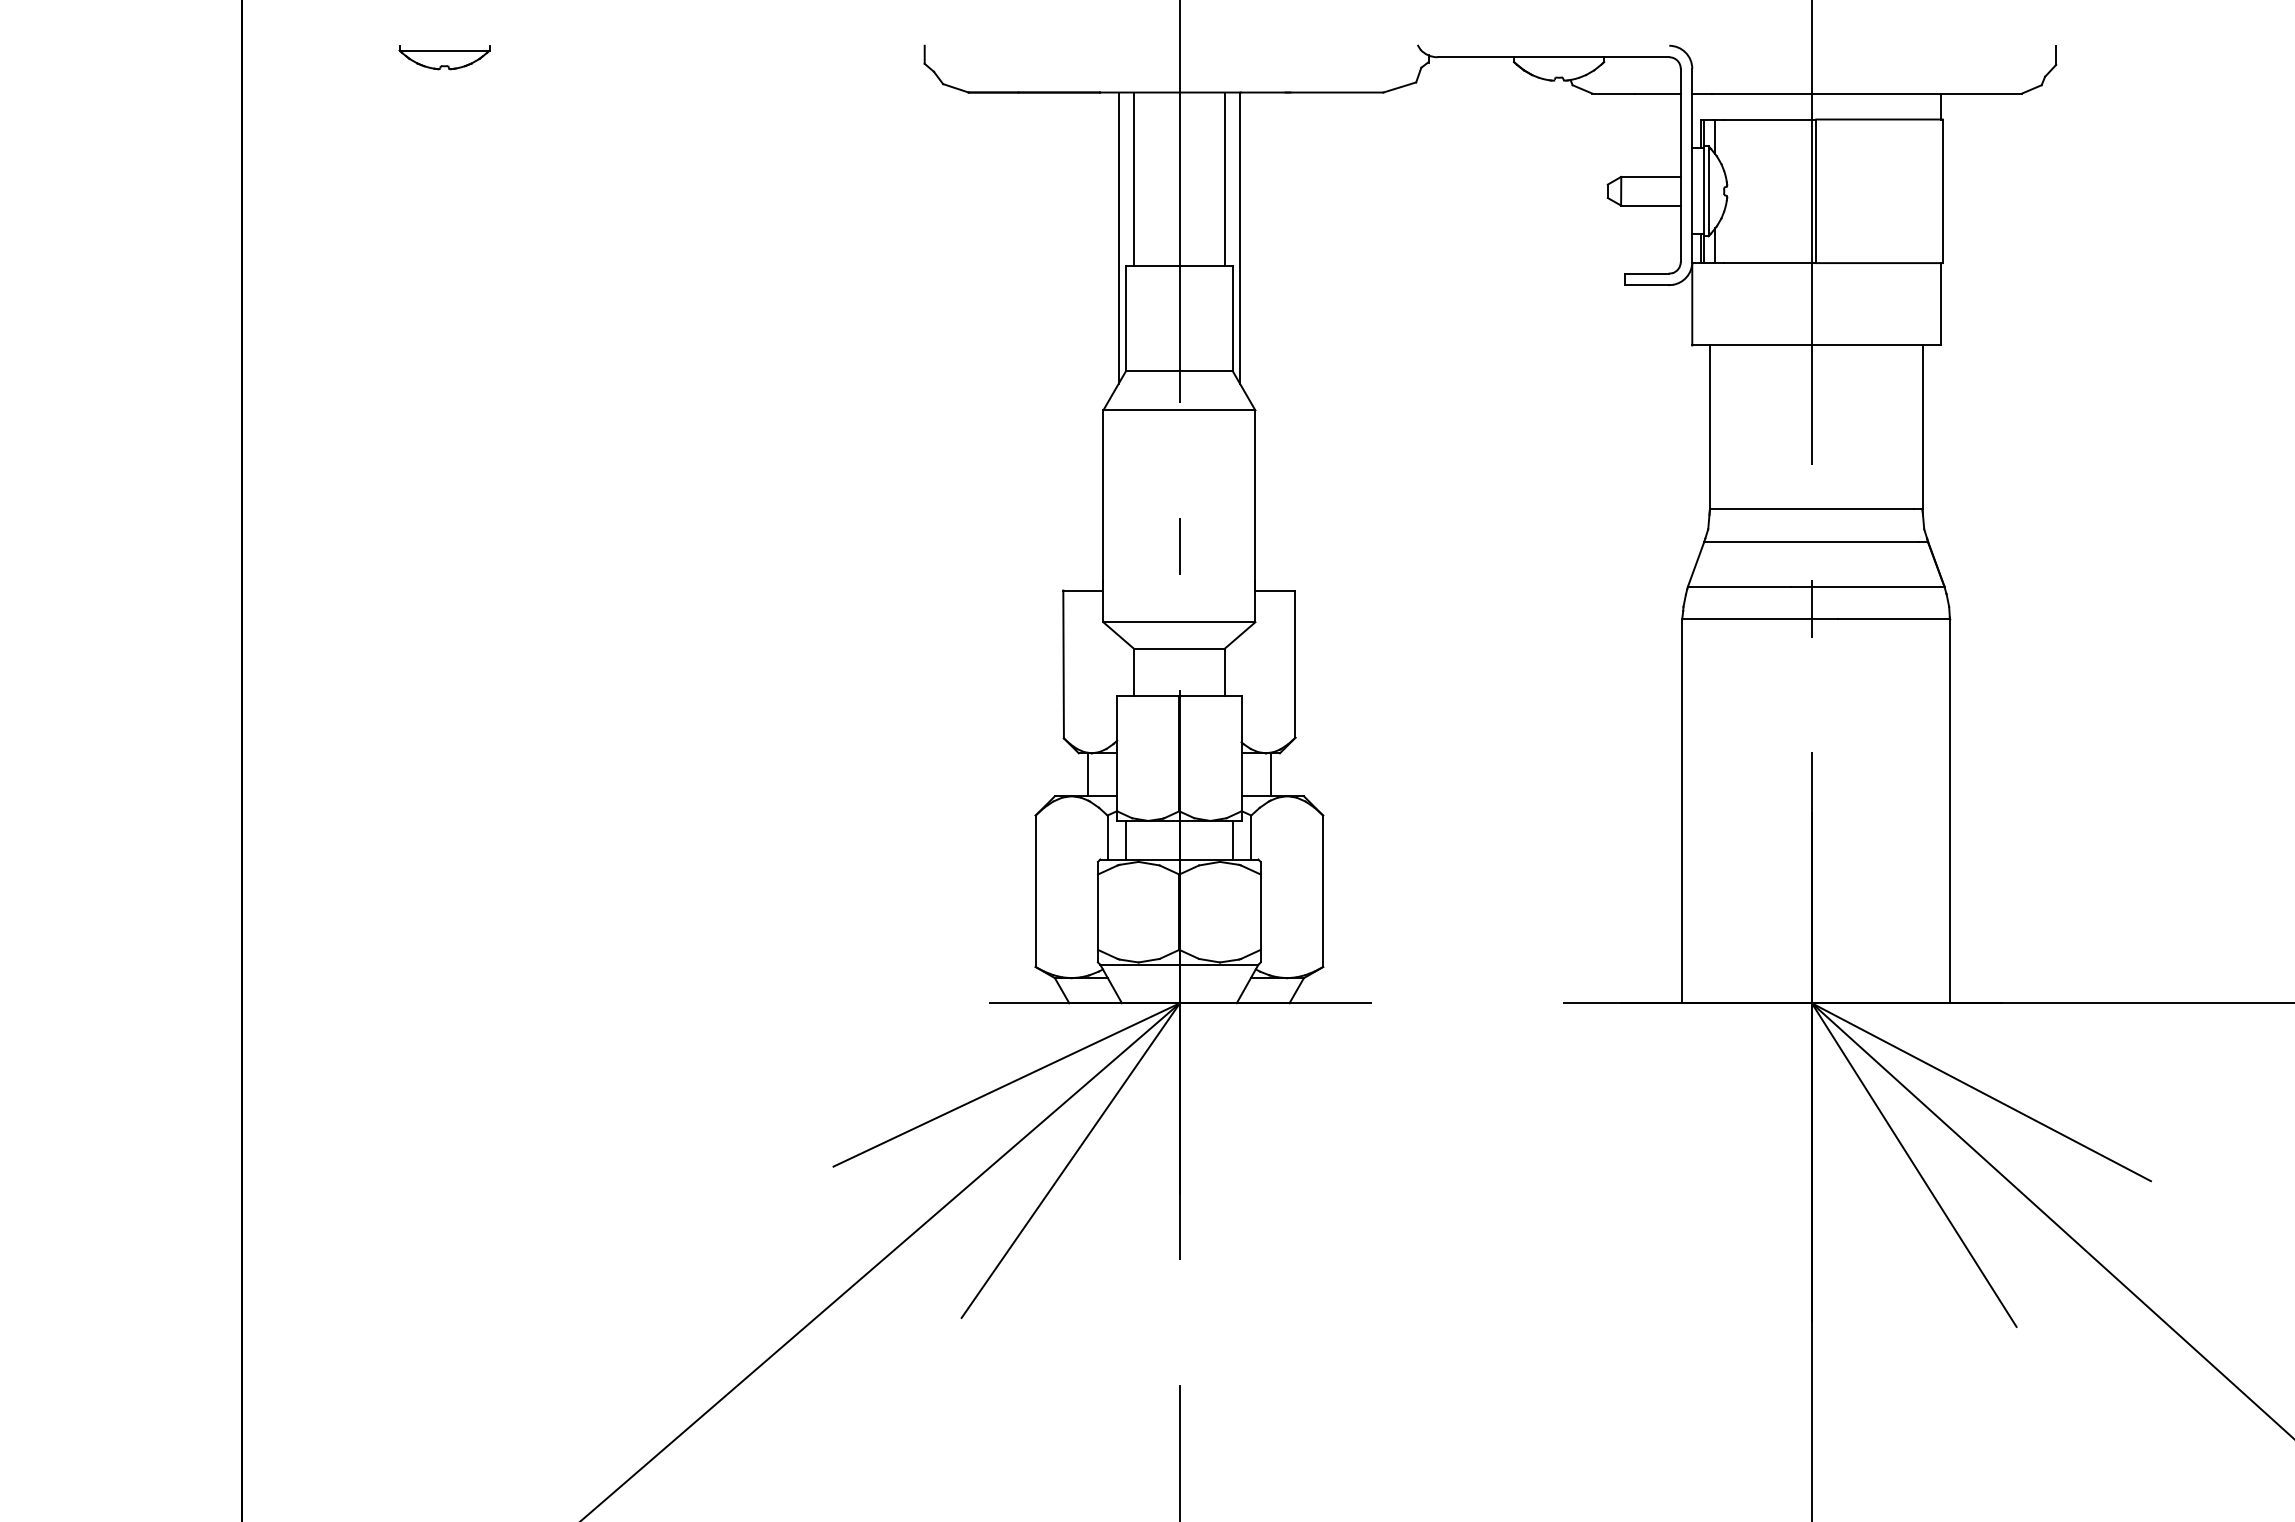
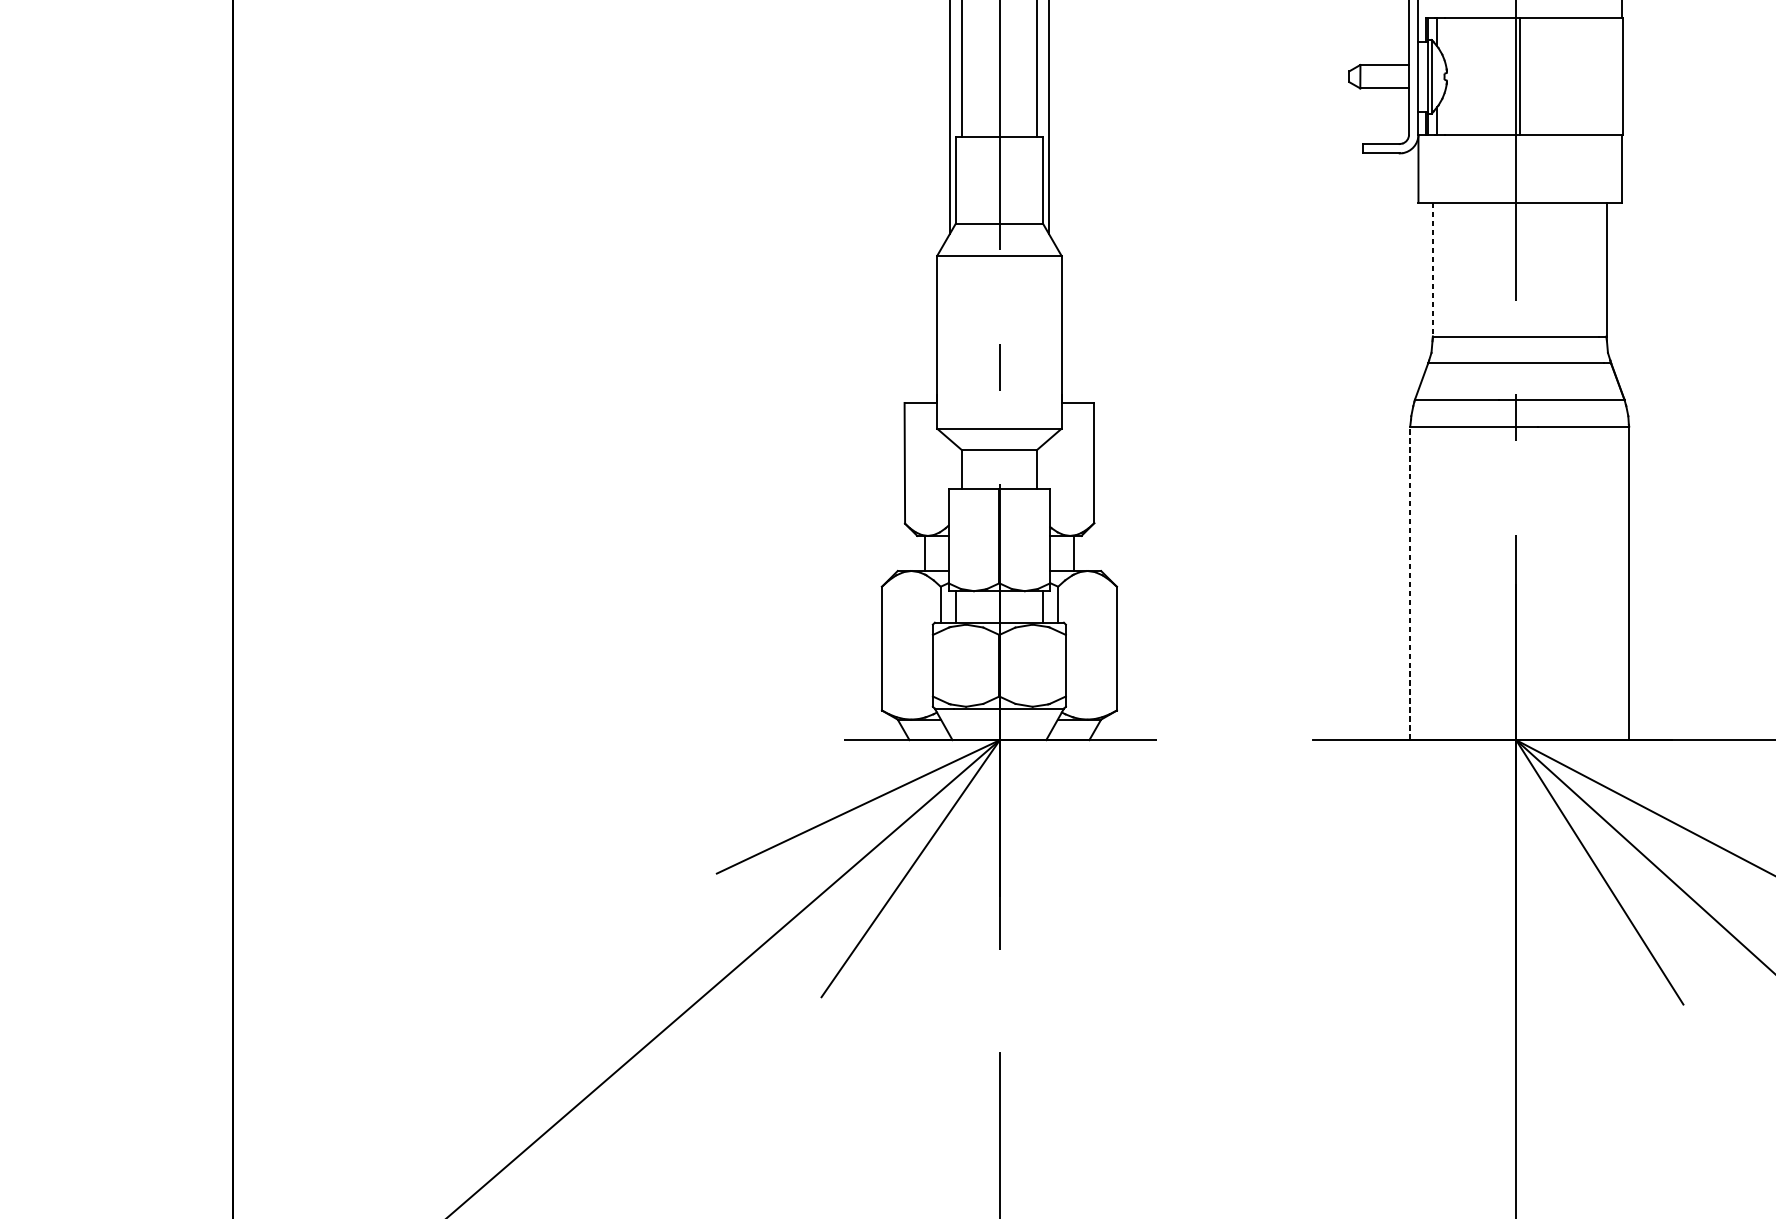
line: (1709, 427) -> (1432, 269), solid -> dashed
line: (1682, 811) -> (1410, 583), solid -> dashed

